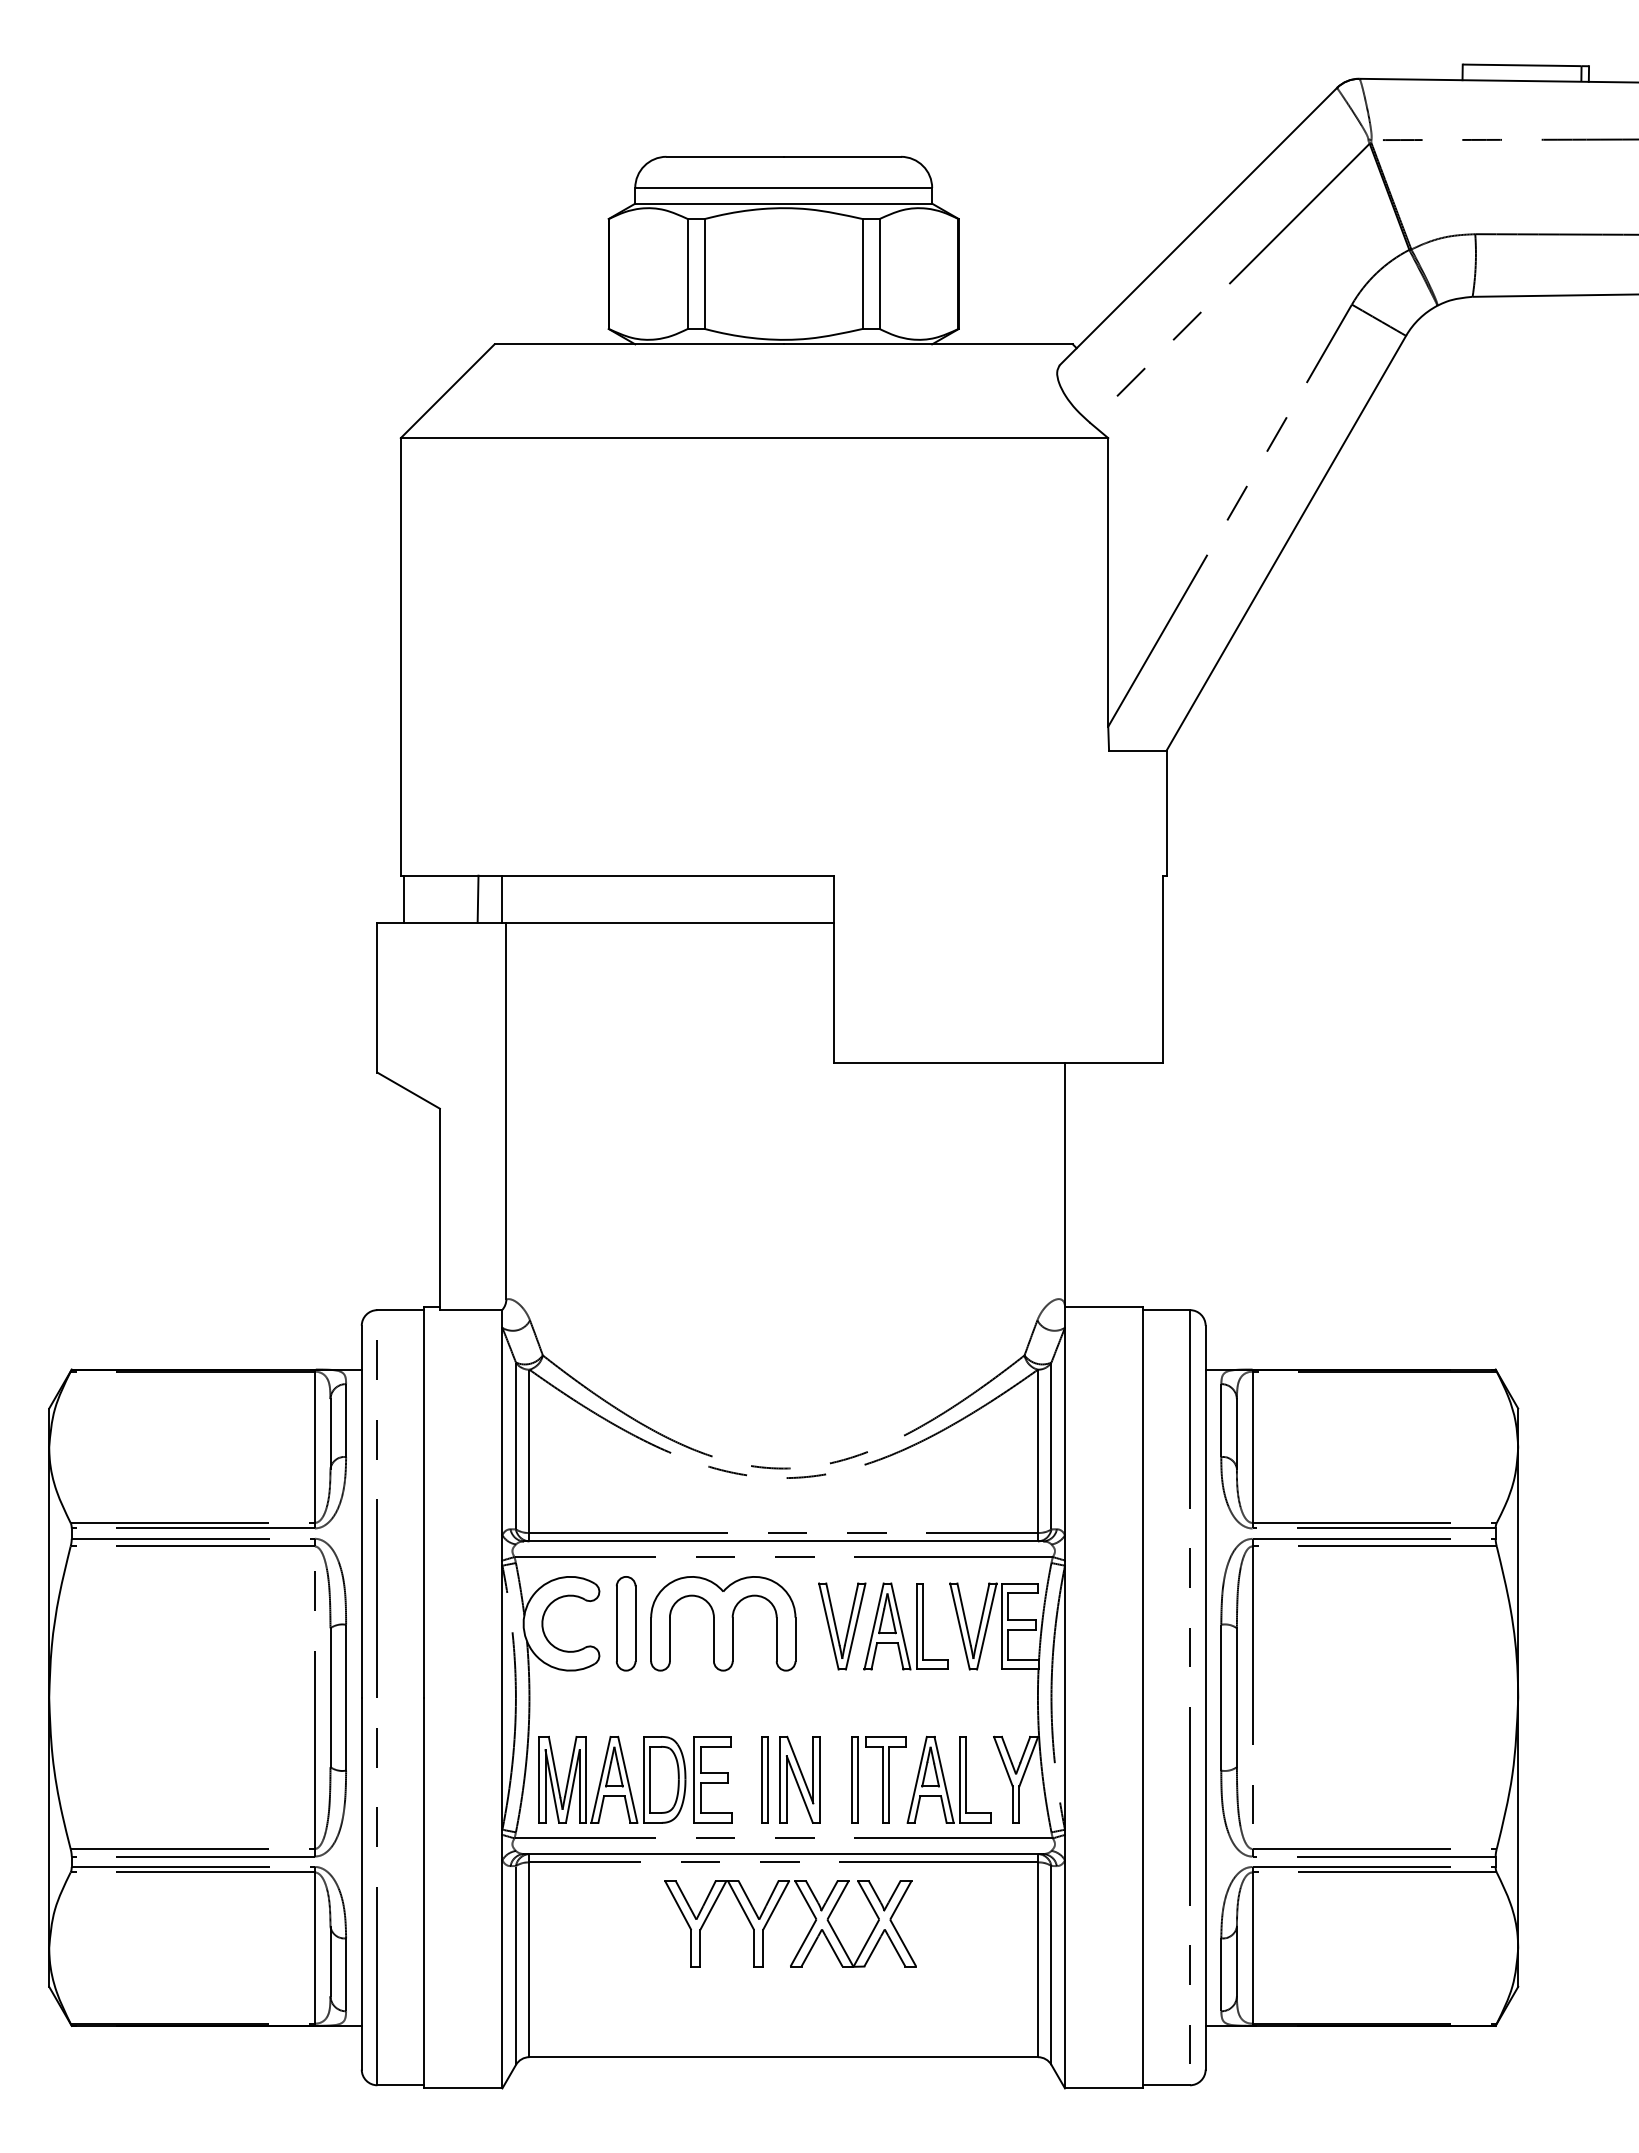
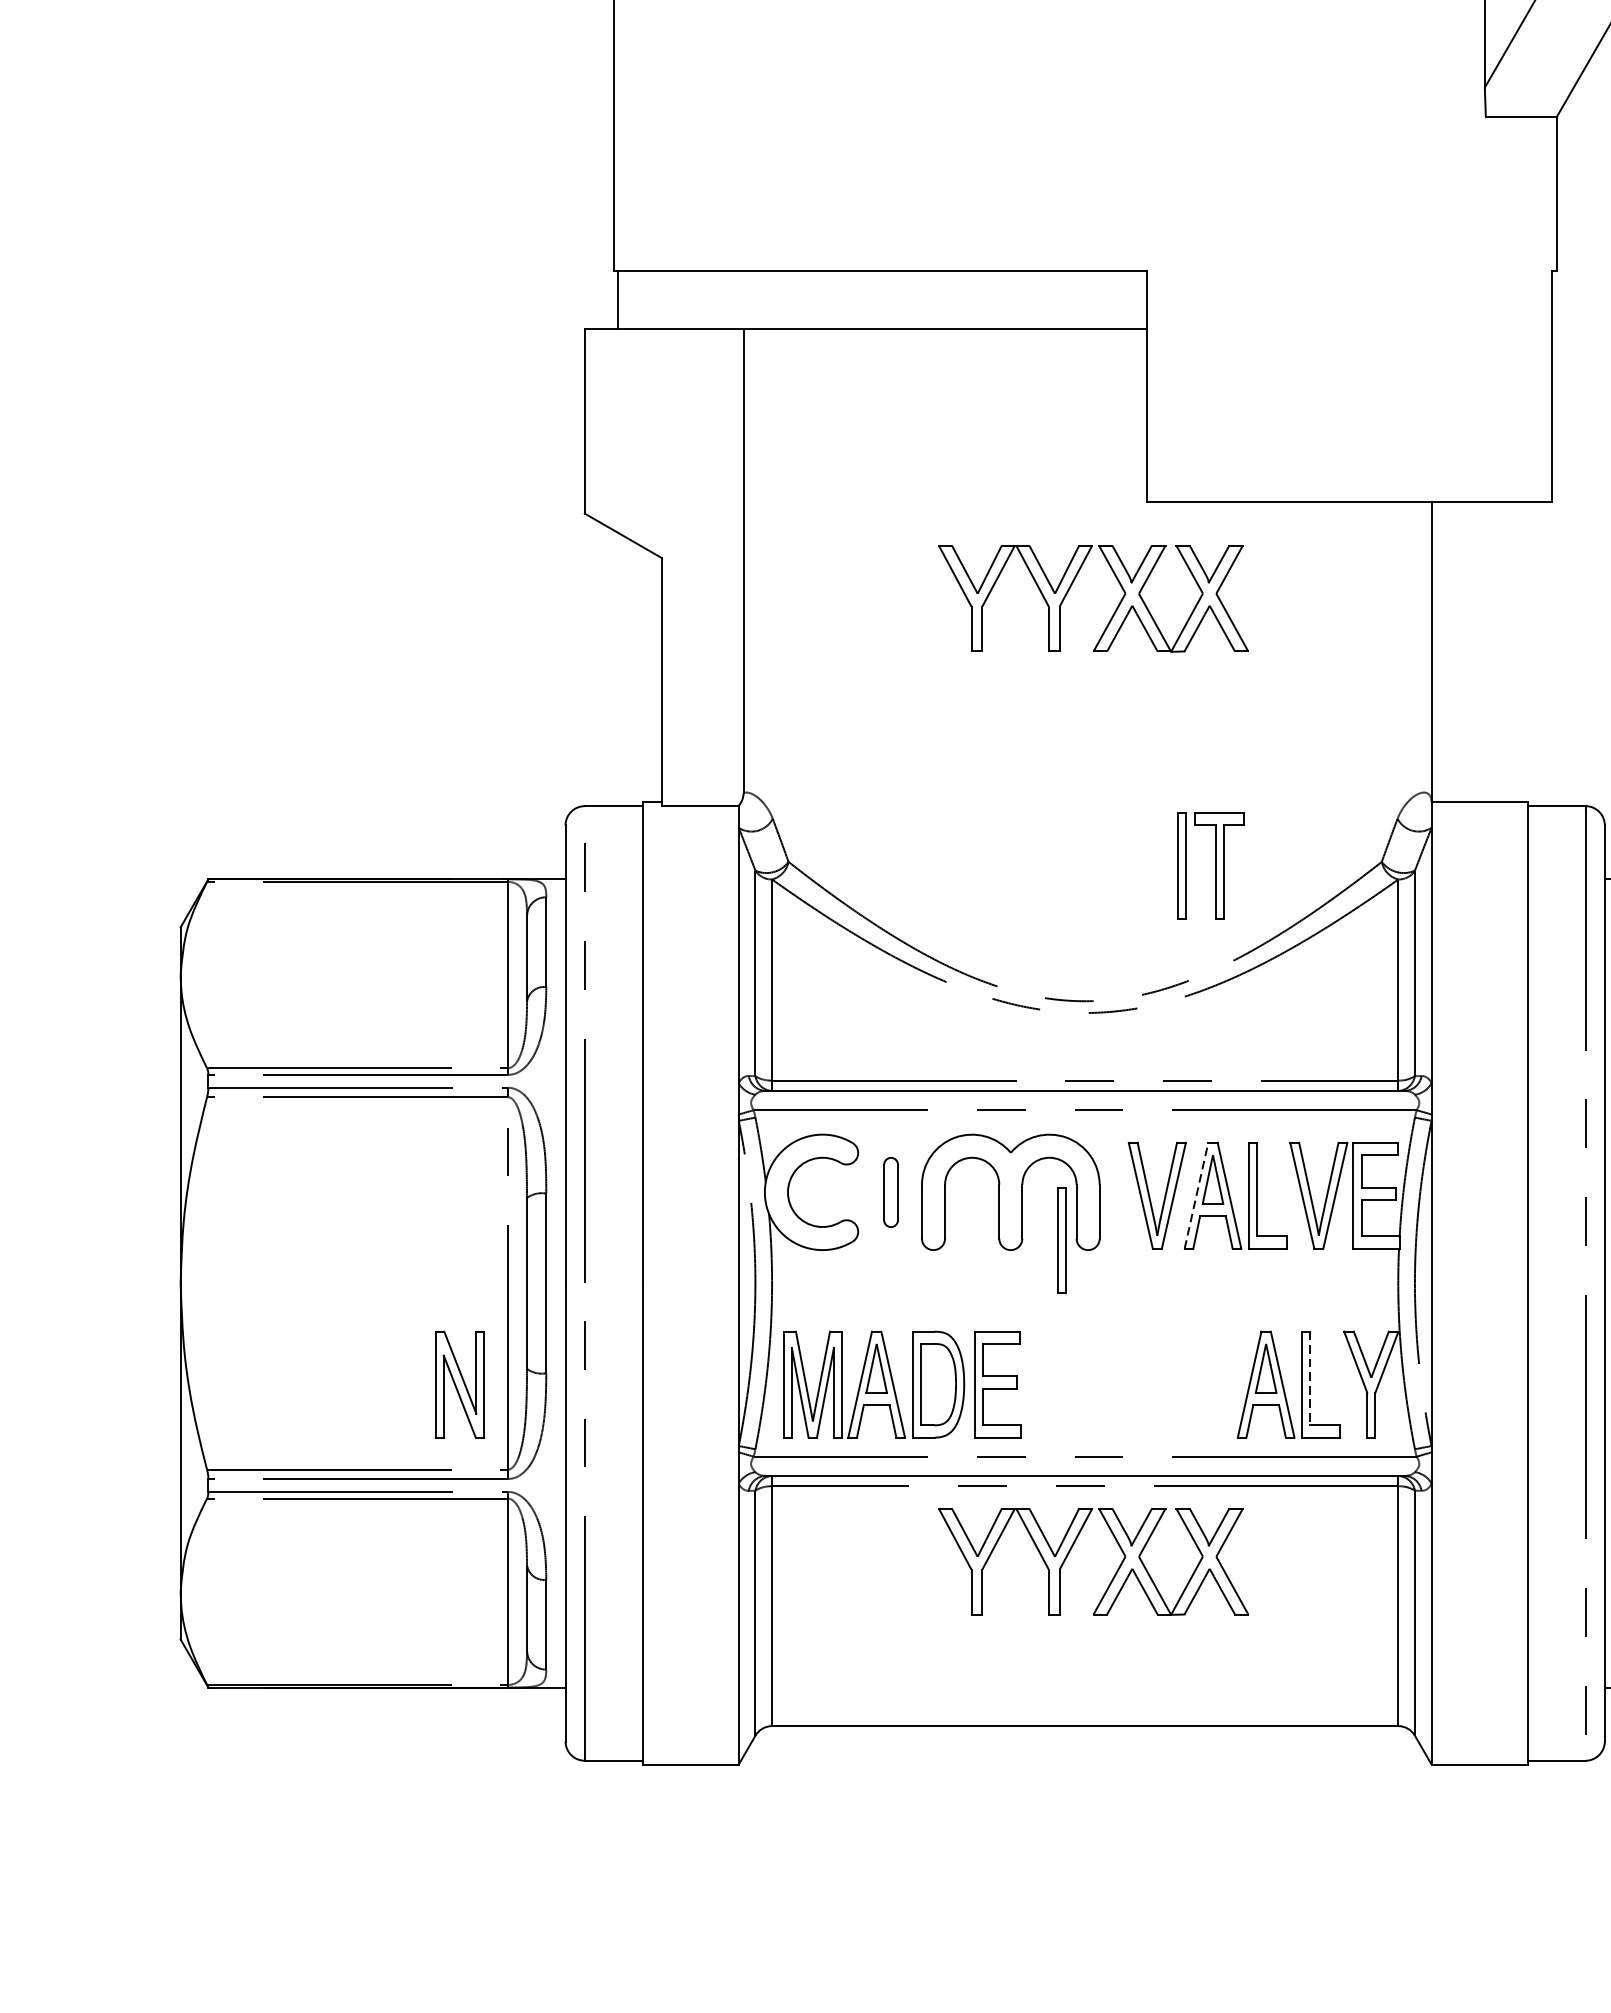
line: (477, 898) -> (708, 299), removed
line: (502, 898) -> (738, 299), removed
part: (808, 1149) -> (1115, 608), added
part: (625, 1623) -> (890, 1192), size x0.6
line: (874, 1626) -> (1196, 1195), solid -> dashed
line: (966, 1775) -> (1310, 1379), solid -> dashed
part: (764, 1779) -> (1061, 1240), moved
part: (799, 1779) -> (459, 1384), moved
part: (878, 1779) -> (1210, 865), moved

